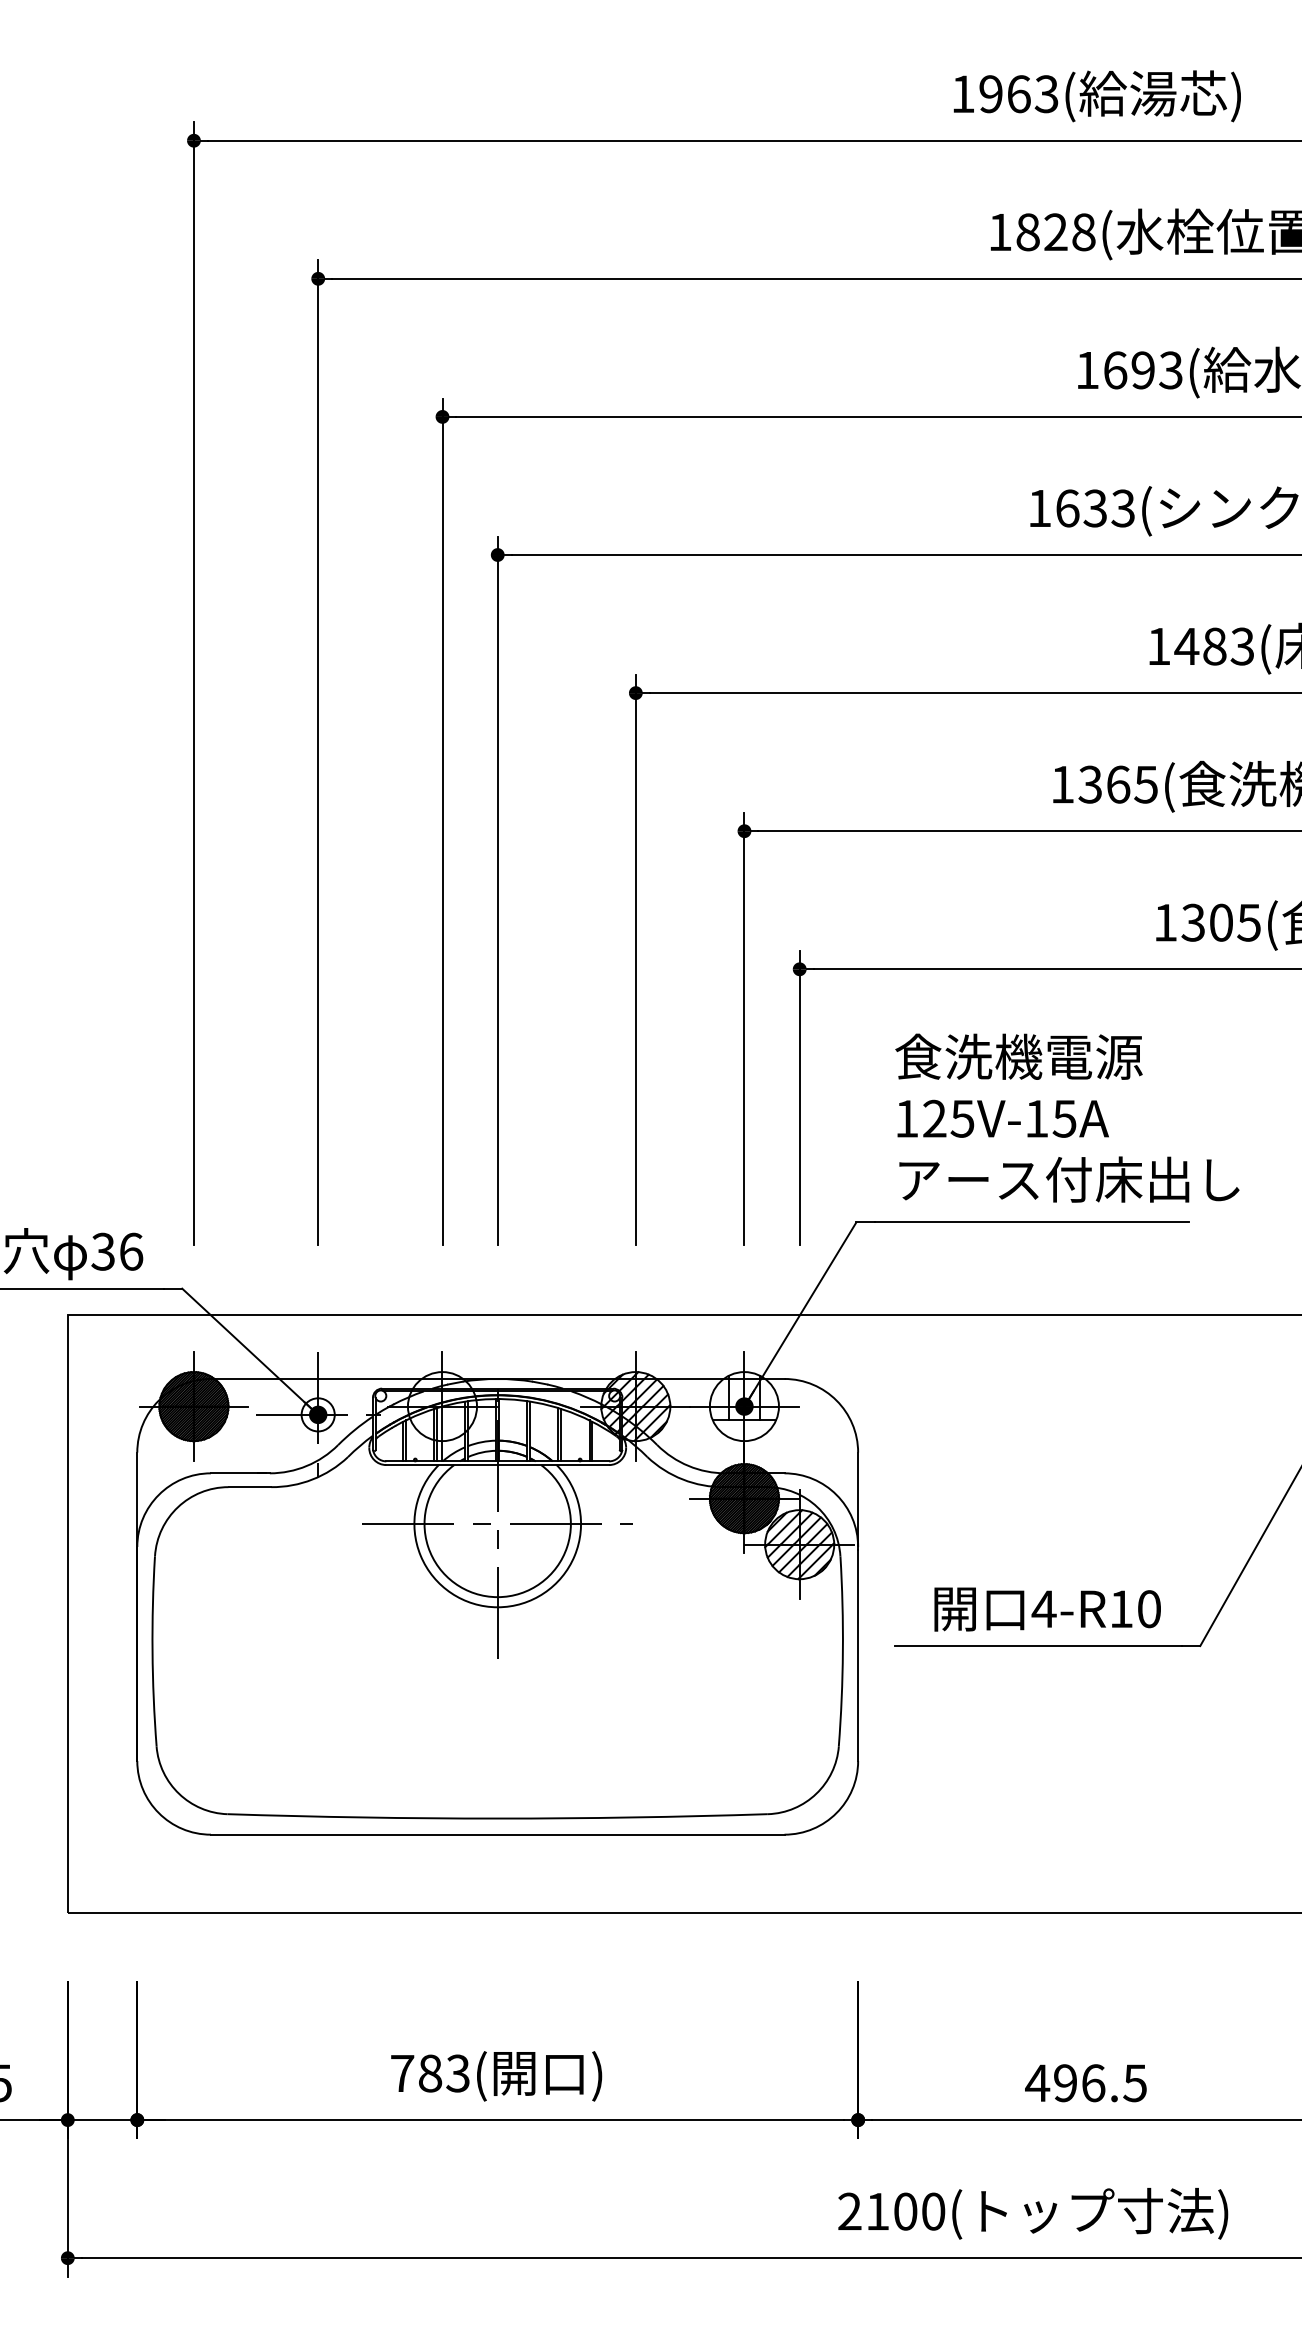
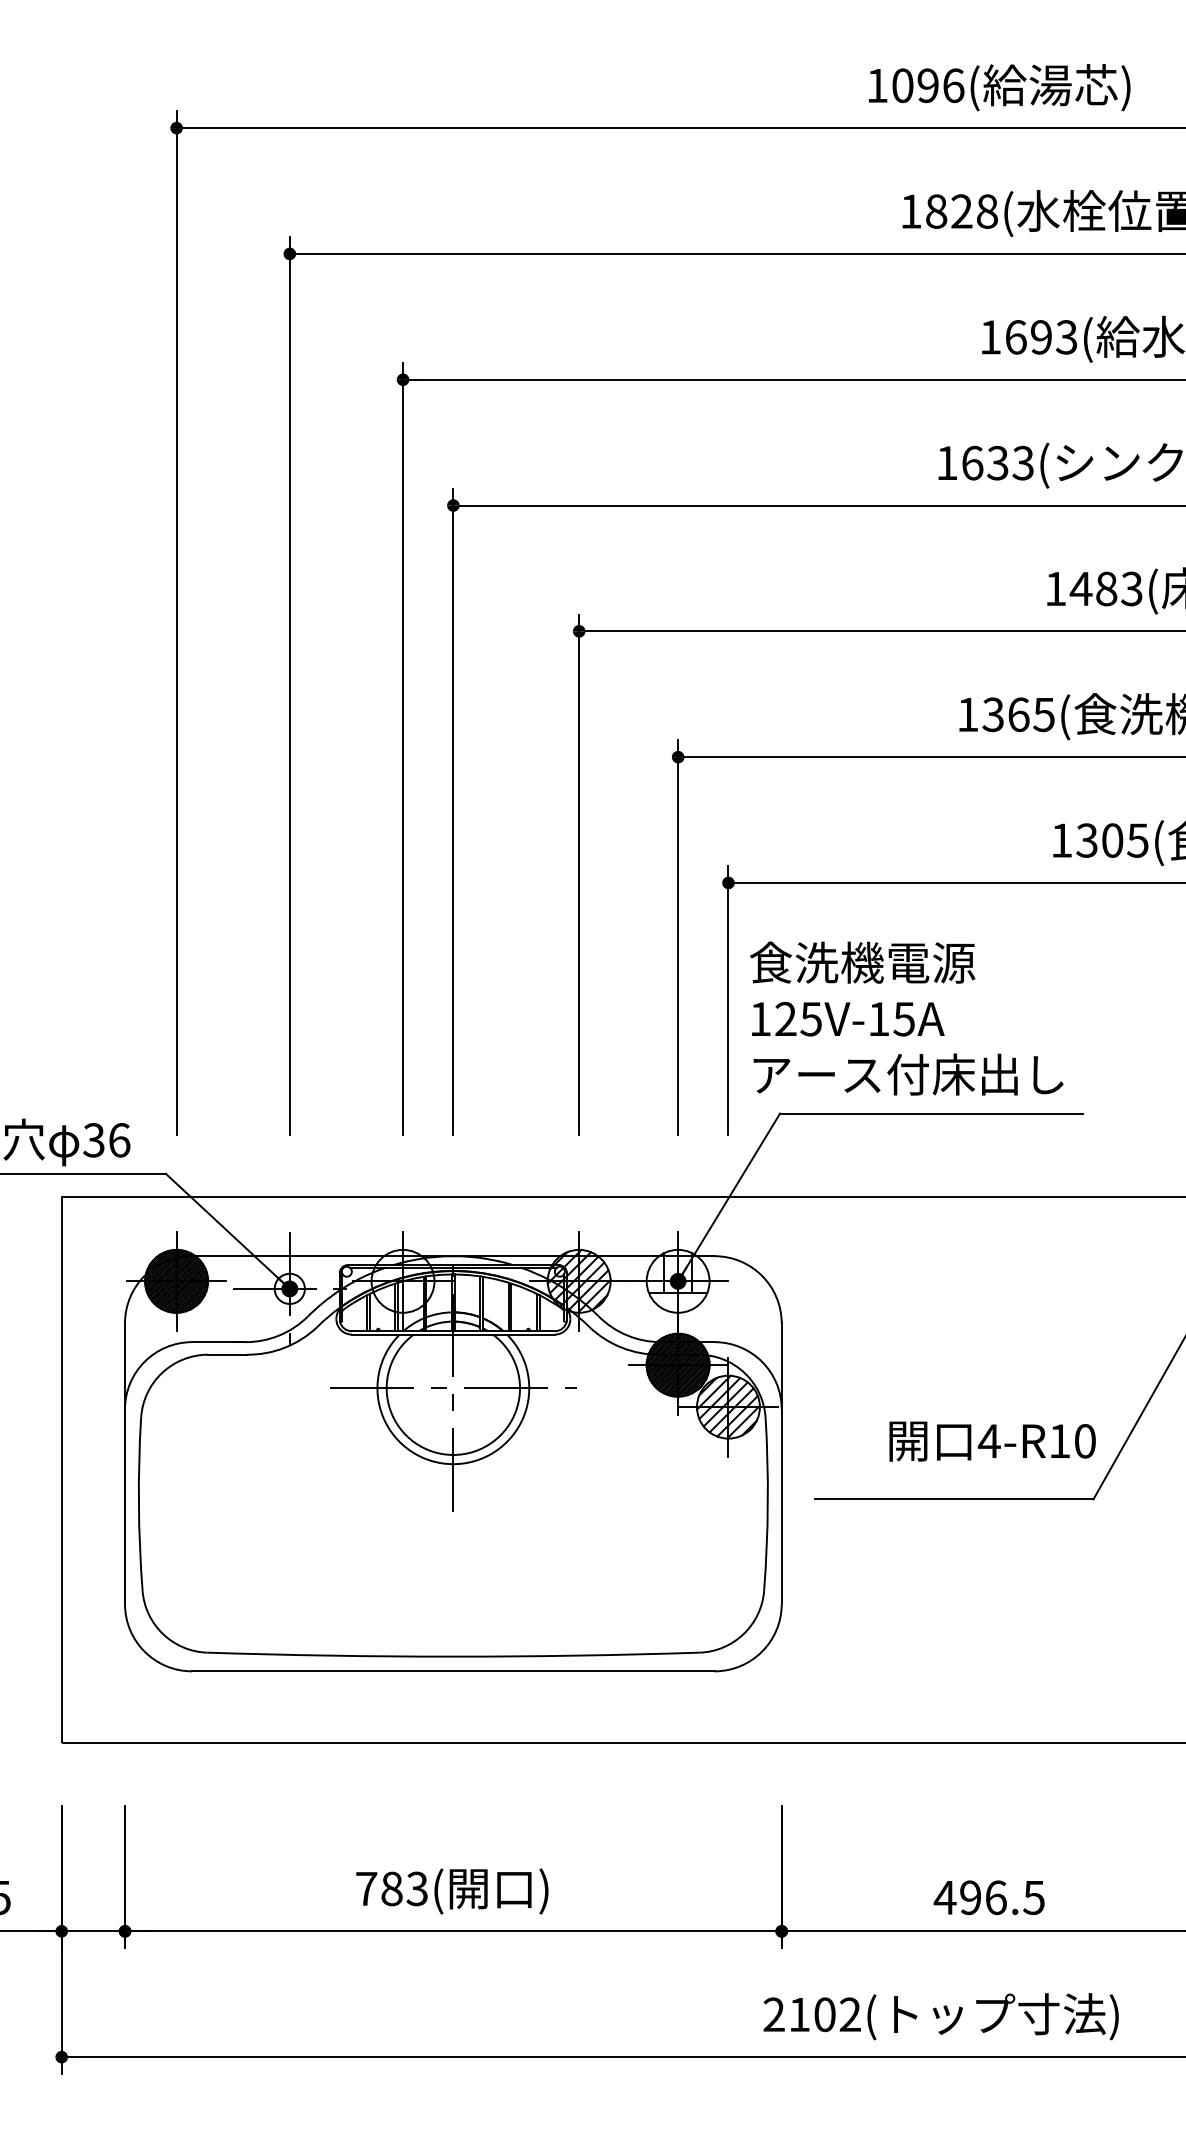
text: (1018, 94) -> (927, 86), 1963 -> 1096
text: (1067, 1117) -> (906, 1017), moved
text: (1047, 1609) -> (992, 1441), moved
text: (933, 2211) -> (850, 2014), 2100 -> 2102

